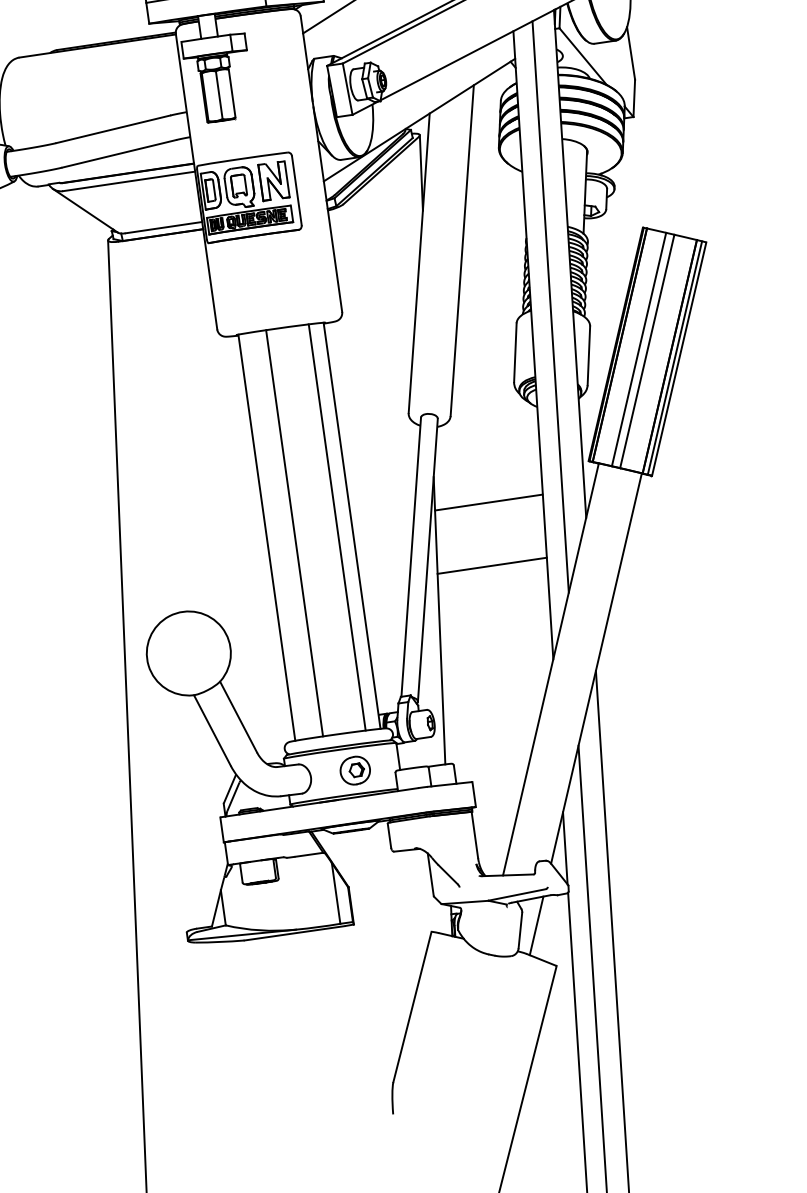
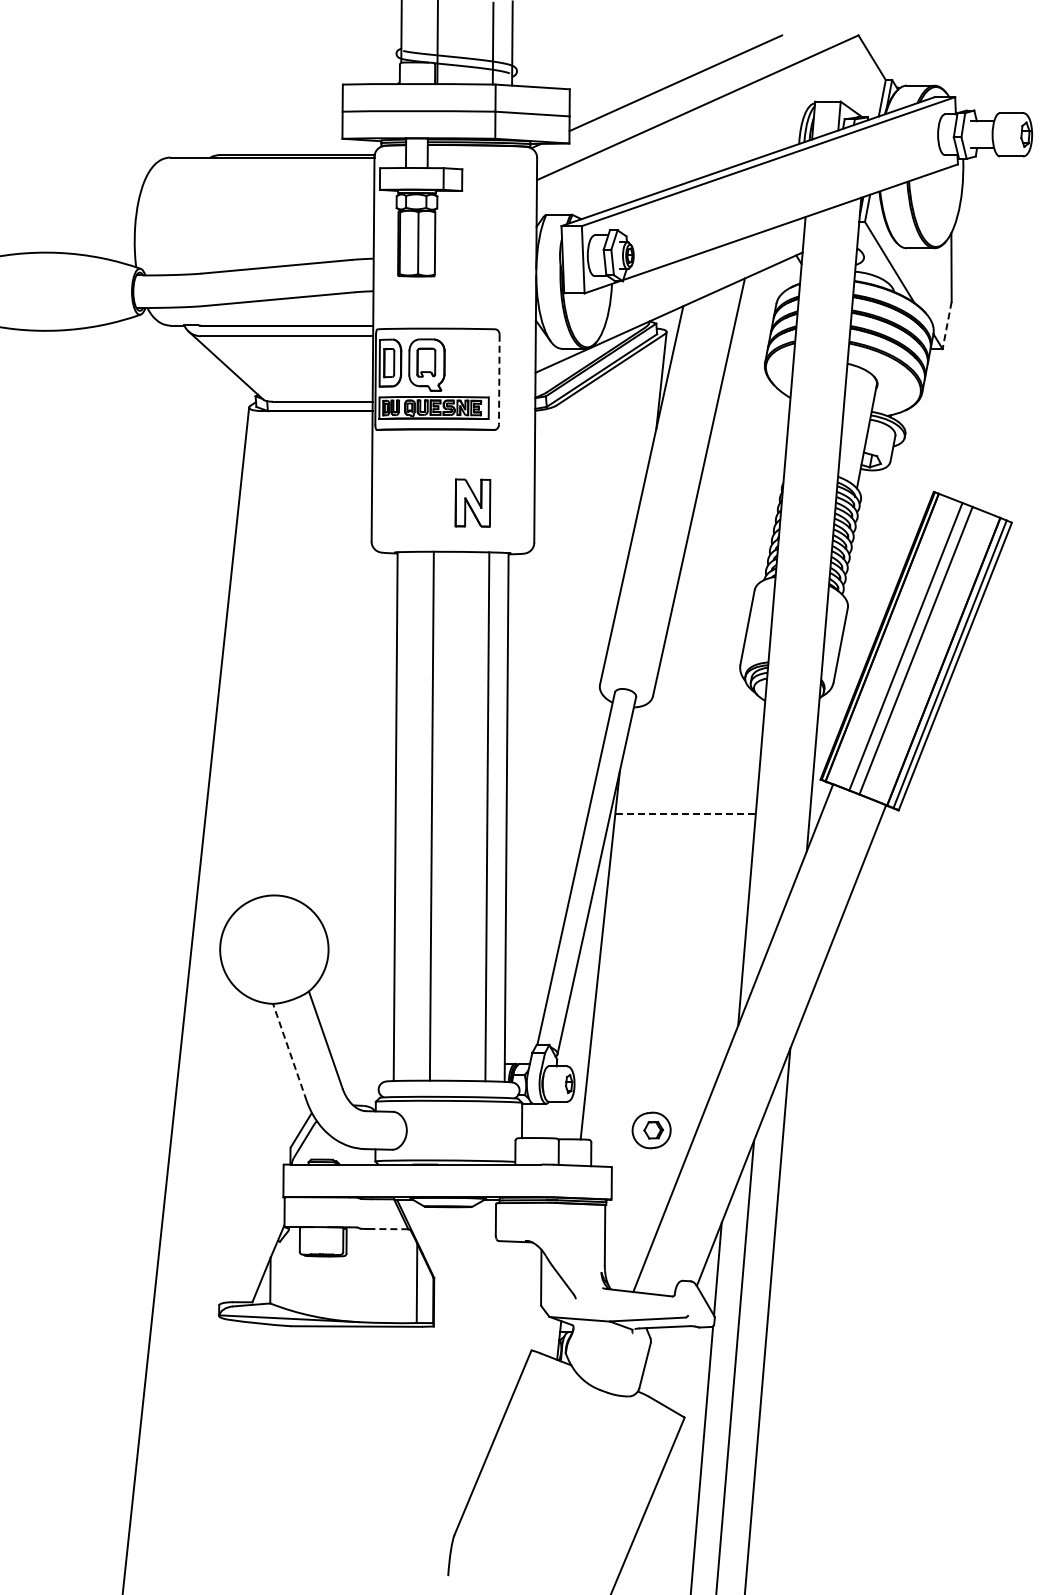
line: (634, 98) -> (947, 325), solid -> dashed
part: (273, 180) -> (472, 502), moved
line: (296, 190) -> (499, 379), solid -> dashed
line: (550, 306) -> (800, 575), removed
line: (488, 502) -> (684, 813), solid -> dashed
line: (491, 565) -> (677, 894), removed
line: (212, 729) -> (289, 1051), solid -> dashed
part: (355, 770) -> (651, 1130), moved
line: (308, 855) -> (389, 1229), solid -> dashed
line: (536, 925) -> (666, 1362), removed

